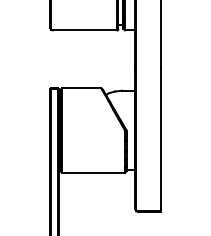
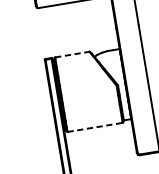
line: (81, 88) -> (72, 54), solid -> dashed
line: (94, 173) -> (95, 127), solid -> dashed

